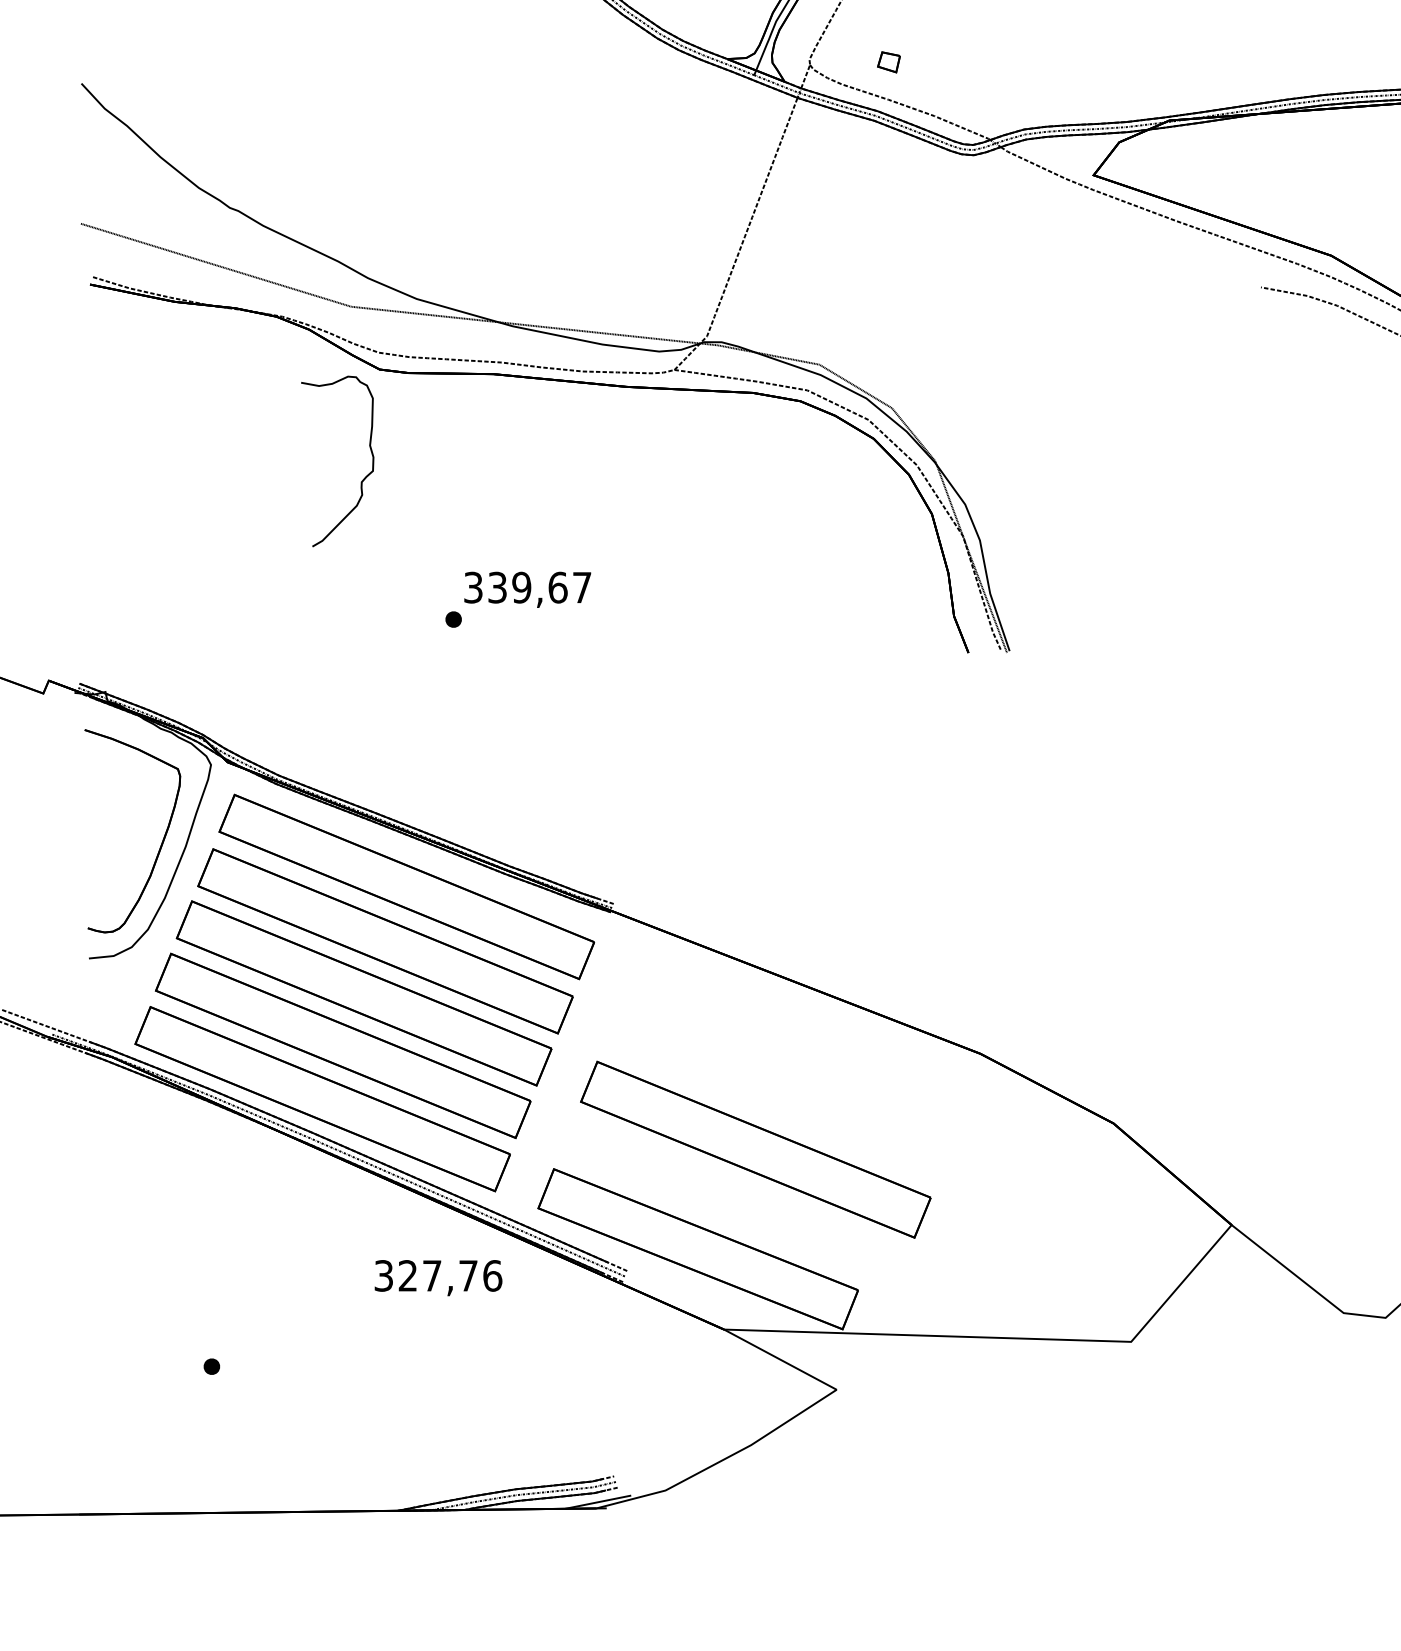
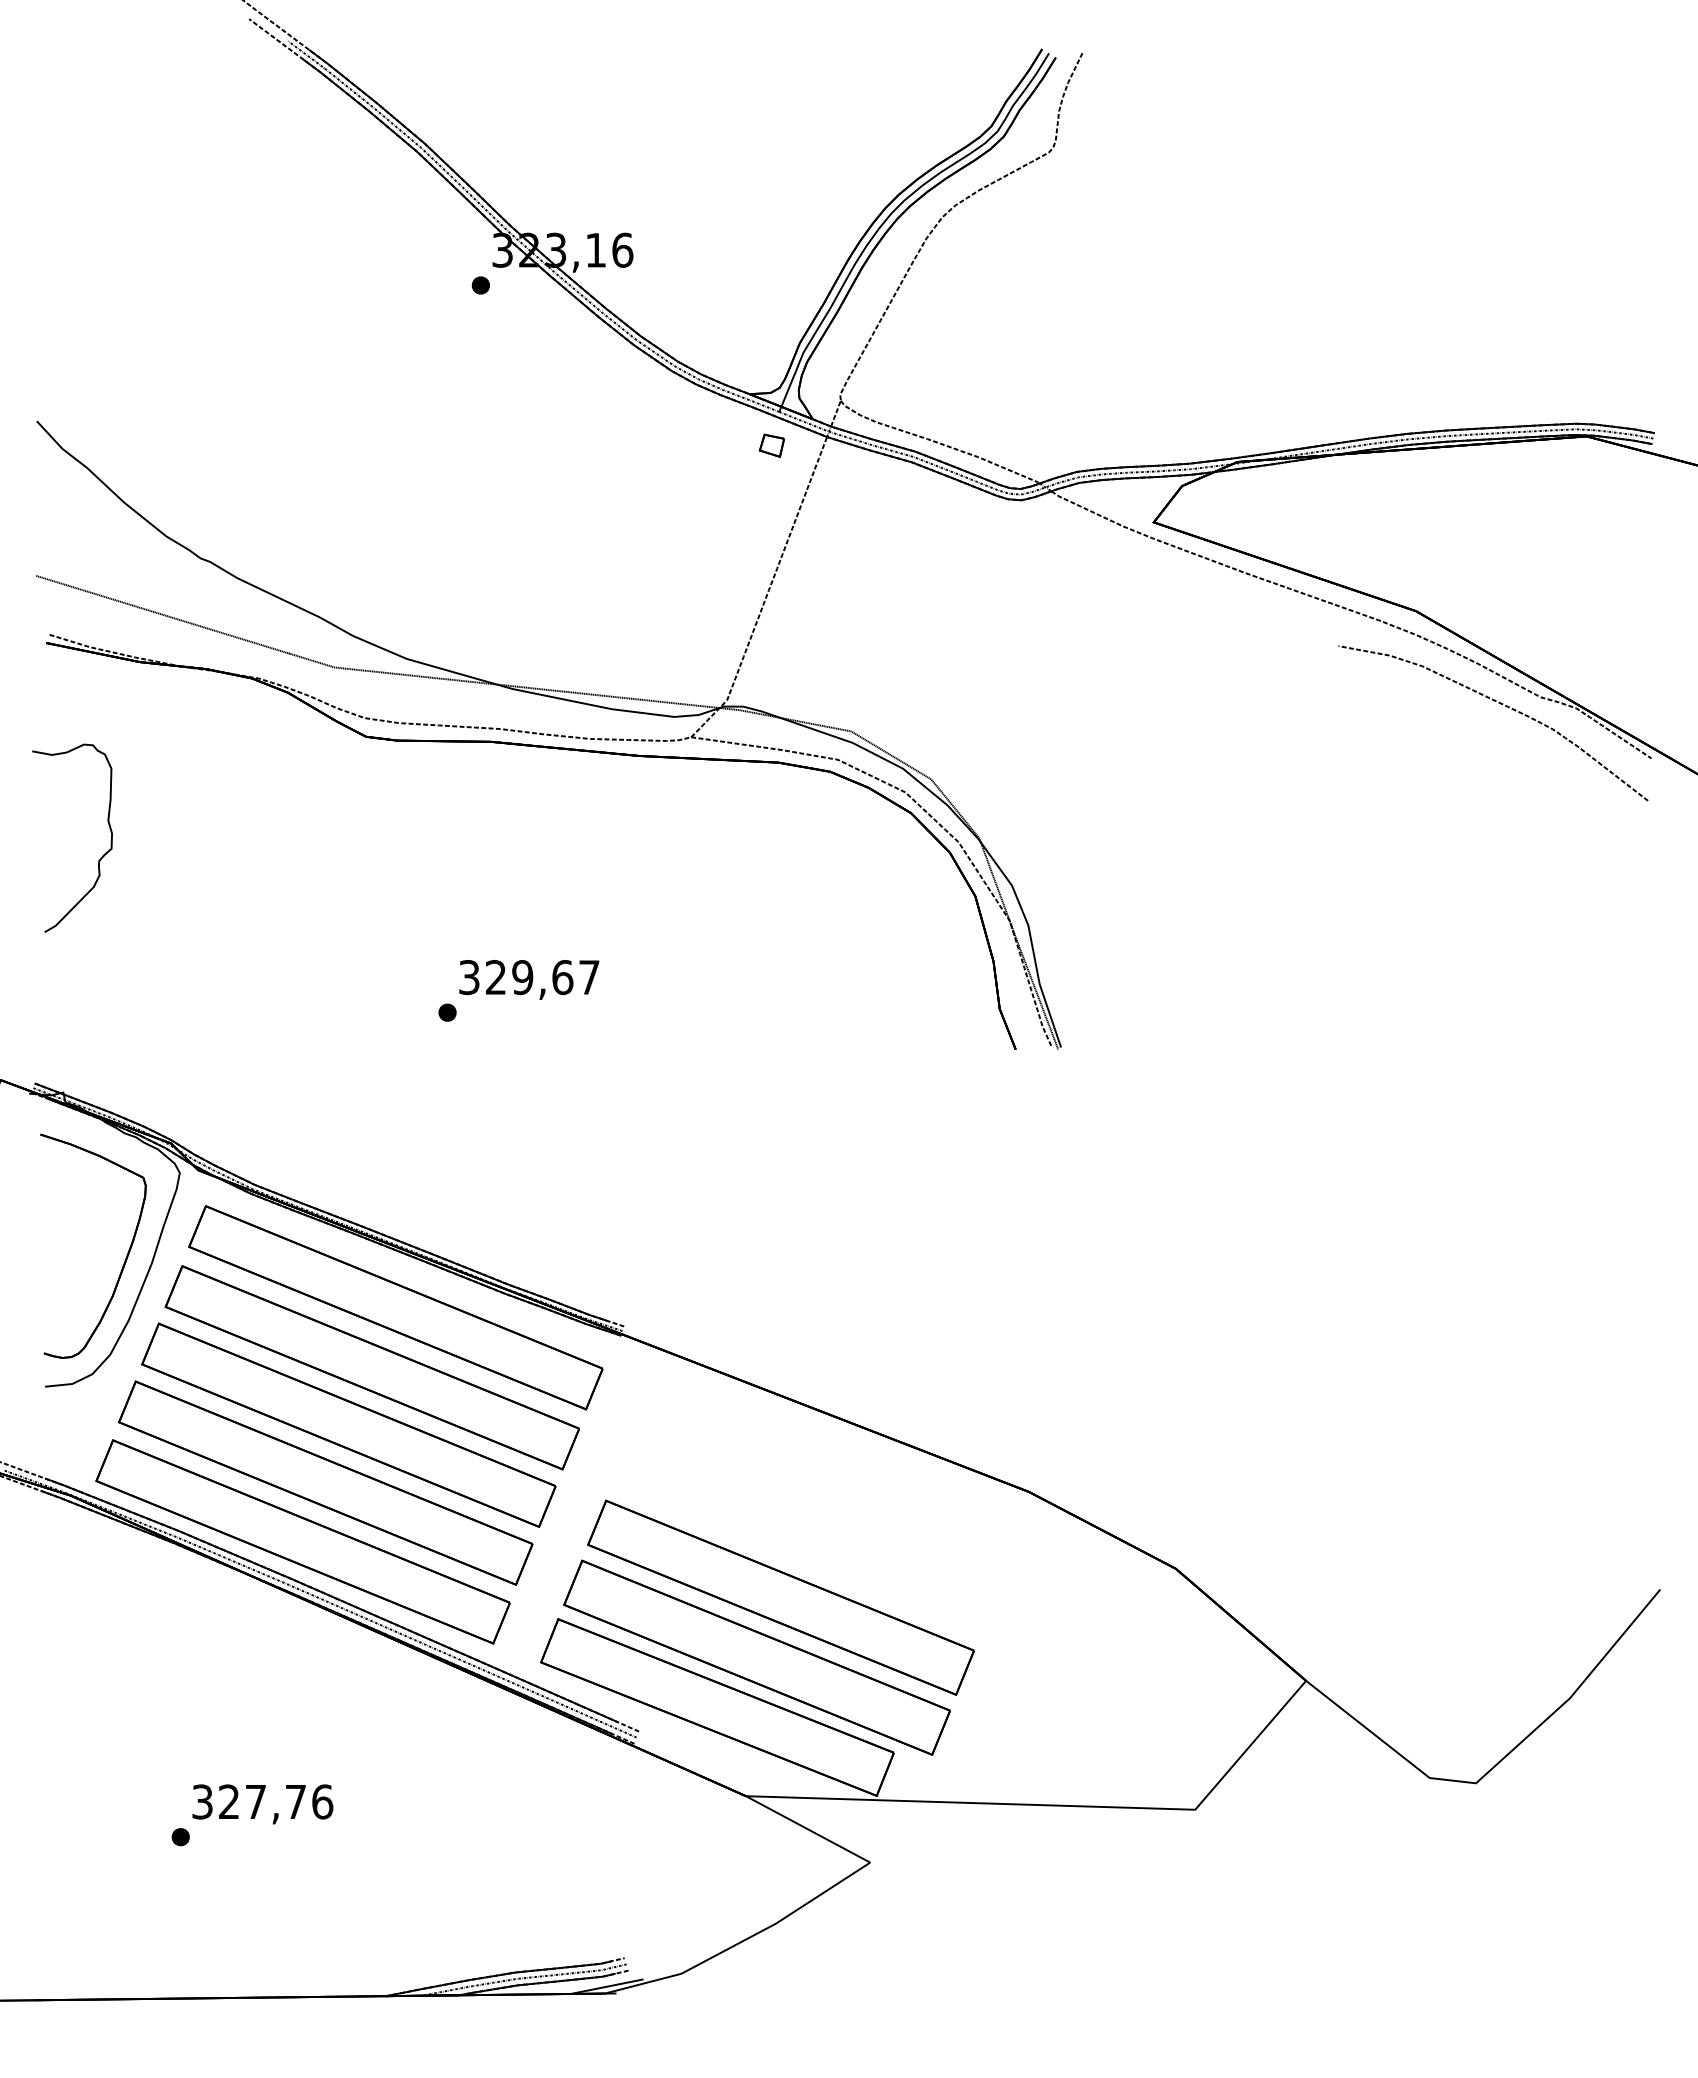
part: (888, 62) -> (771, 445), moved
curve: (363, 478) -> (101, 856), moved
text: (497, 587) -> (495, 977), 339,67 -> 329,67
part: (733, 1203) -> (756, 1657), added
text: (438, 1278) -> (262, 1804), moved

